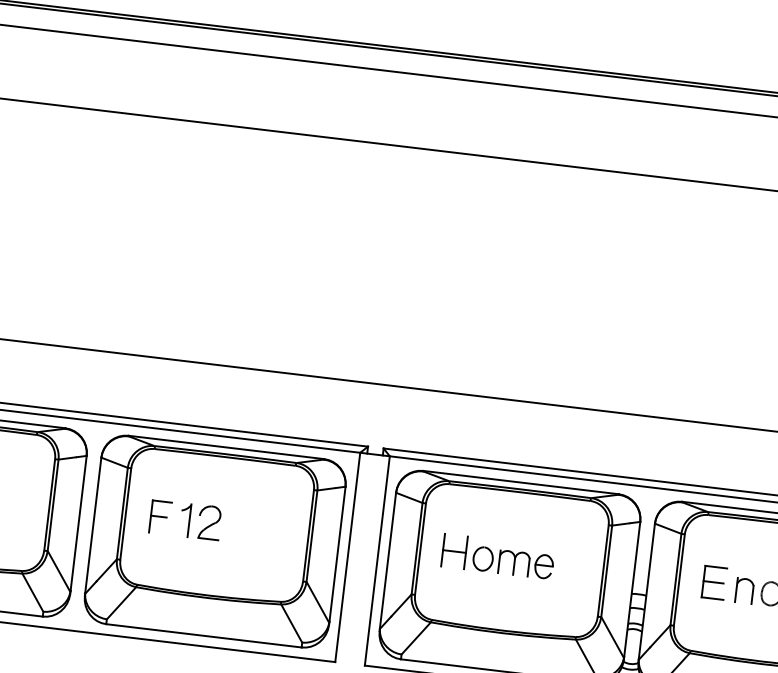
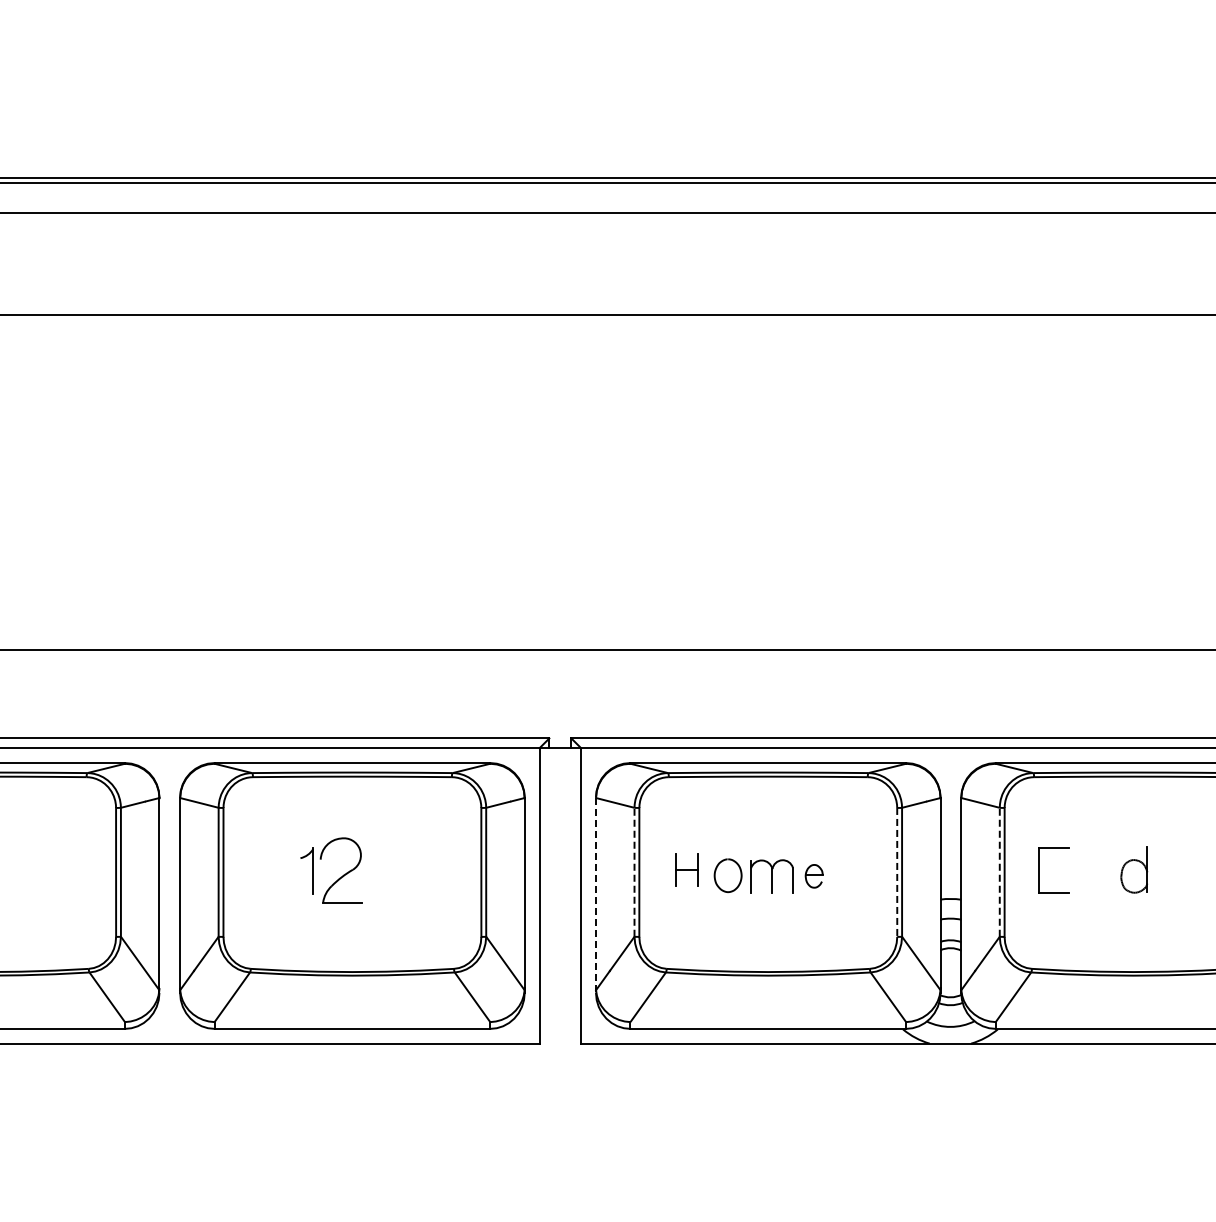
part: (160, 517) -> (272, 871), removed
part: (209, 522) -> (341, 870), size x1.4
line: (417, 548) -> (634, 871), solid -> dashed
part: (454, 551) -> (686, 869), size x0.7
line: (388, 562) -> (596, 896), solid -> dashed
part: (544, 566) -> (814, 876), size x0.7
line: (603, 571) -> (897, 872), solid -> dashed
line: (675, 578) -> (999, 871), solid -> dashed
line: (713, 582) -> (1052, 869), removed
part: (737, 589) -> (1086, 876), removed

